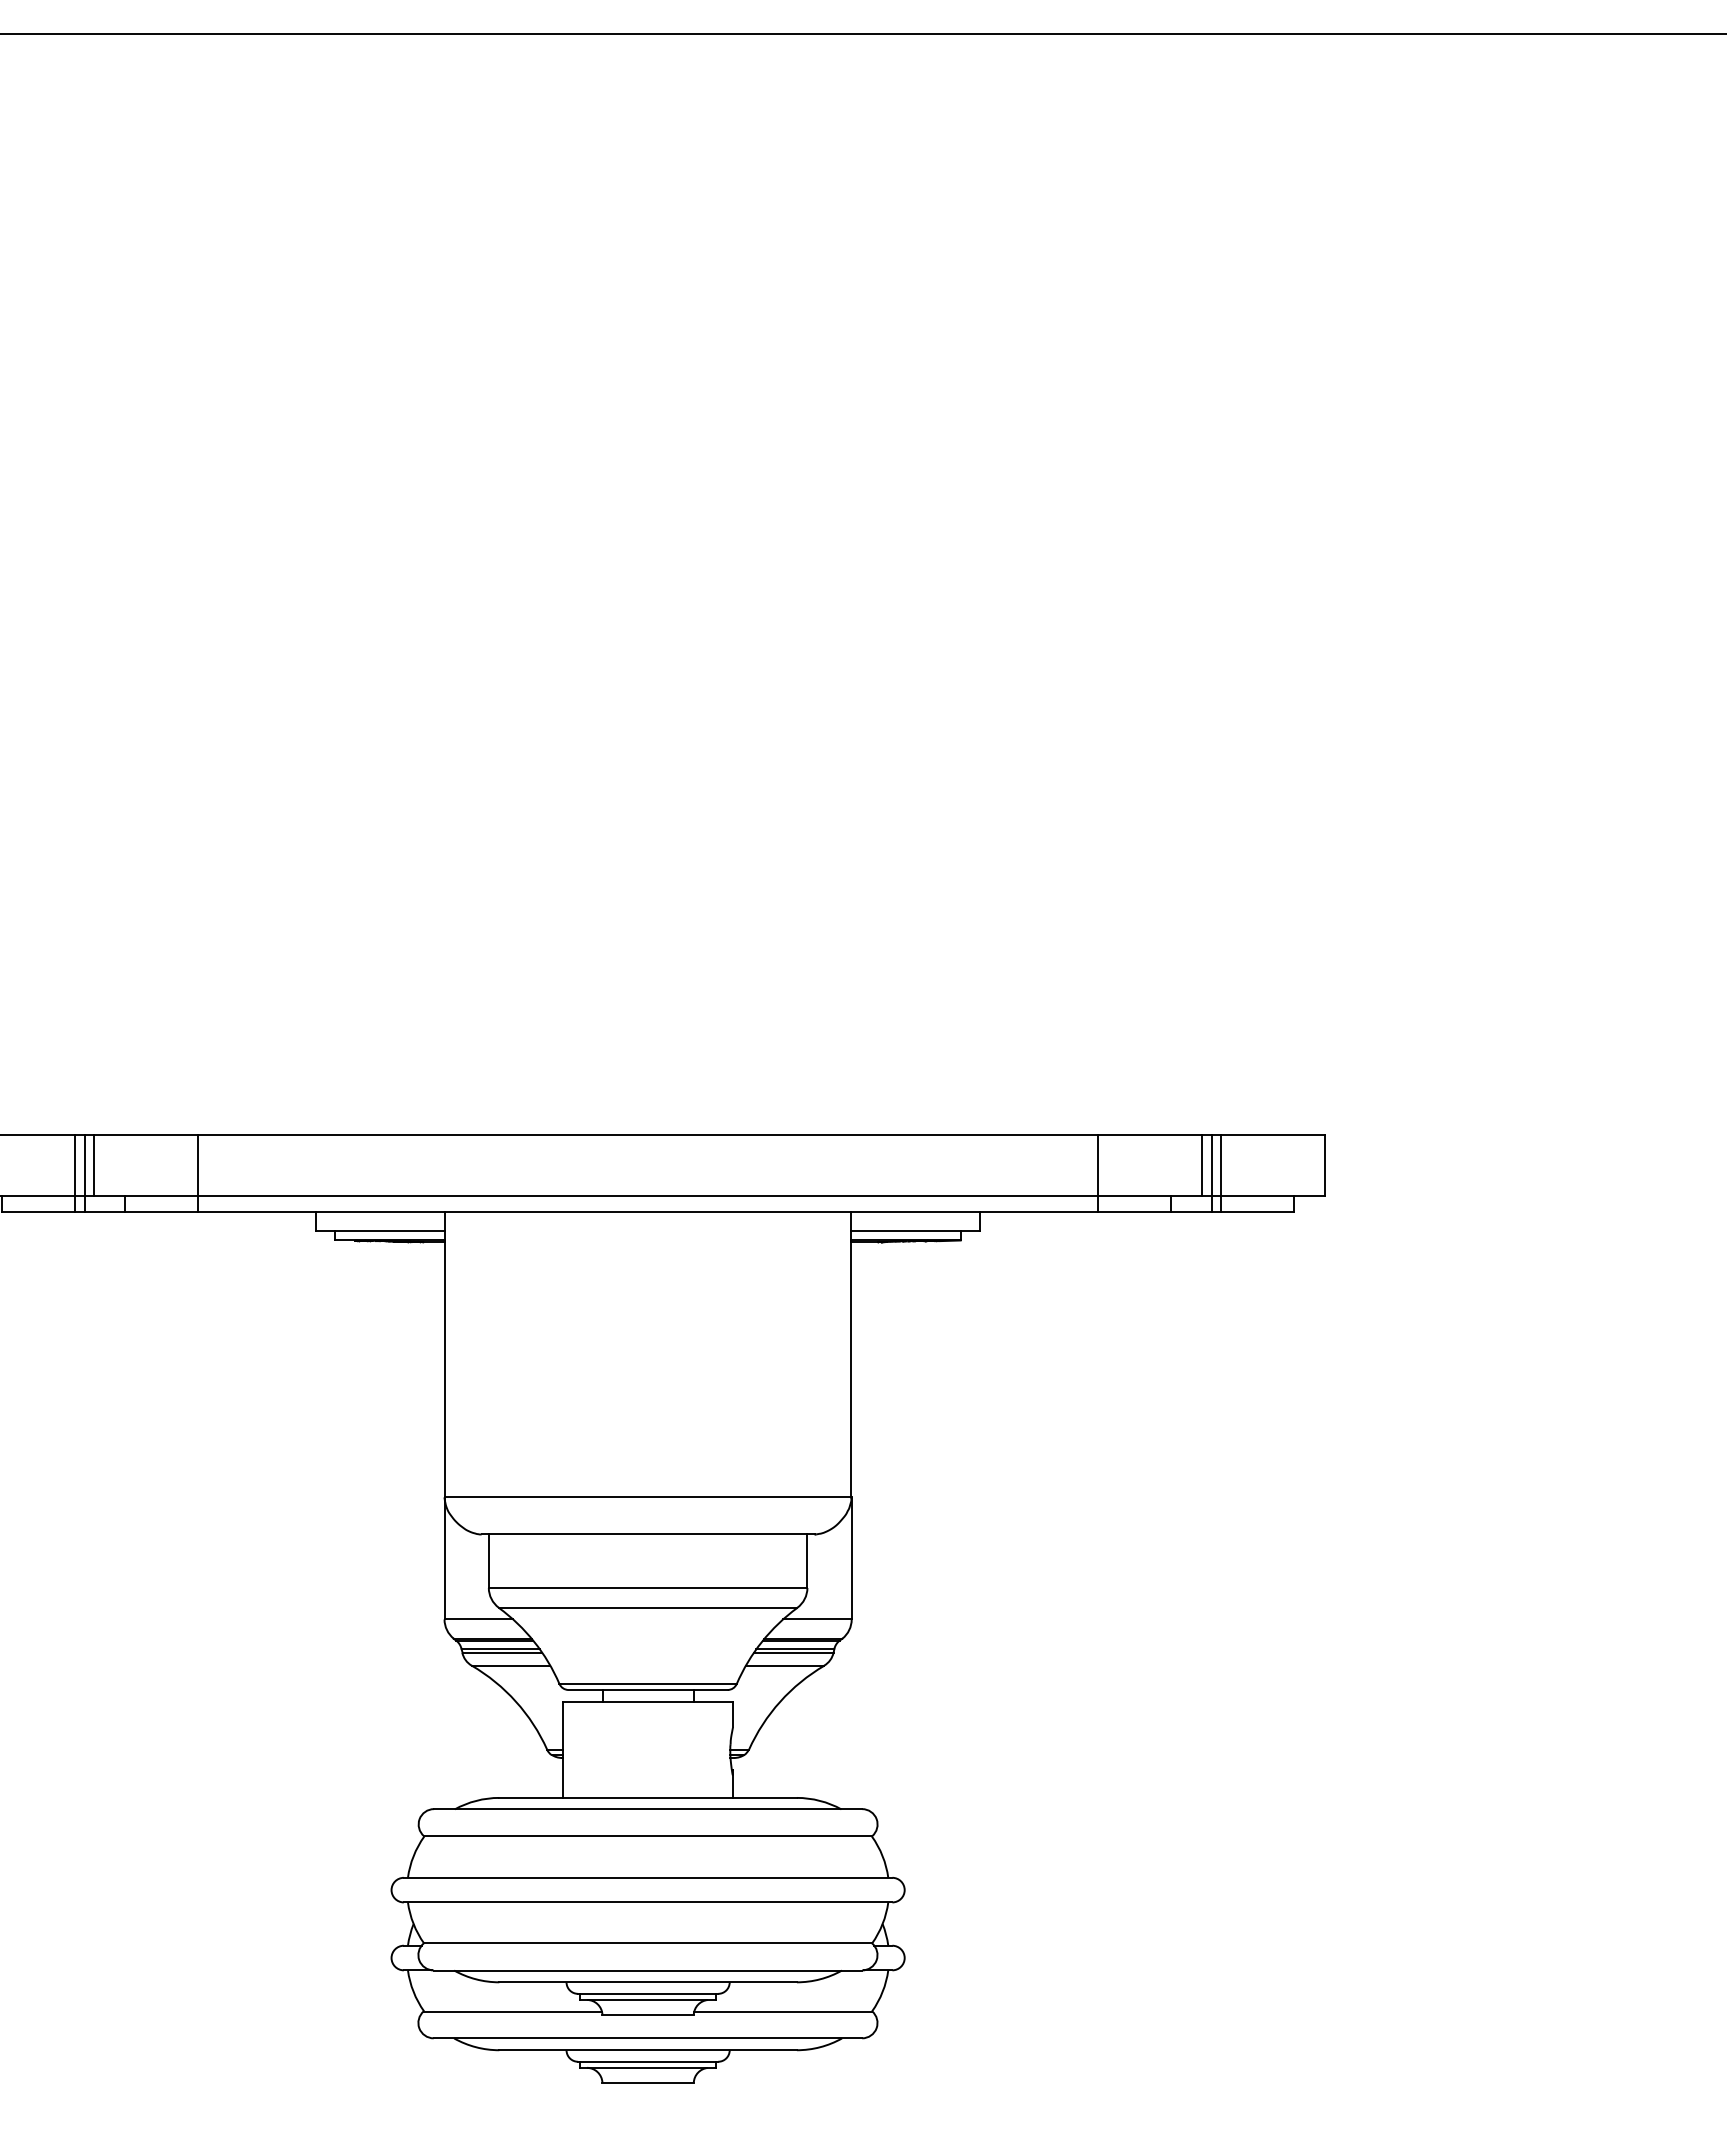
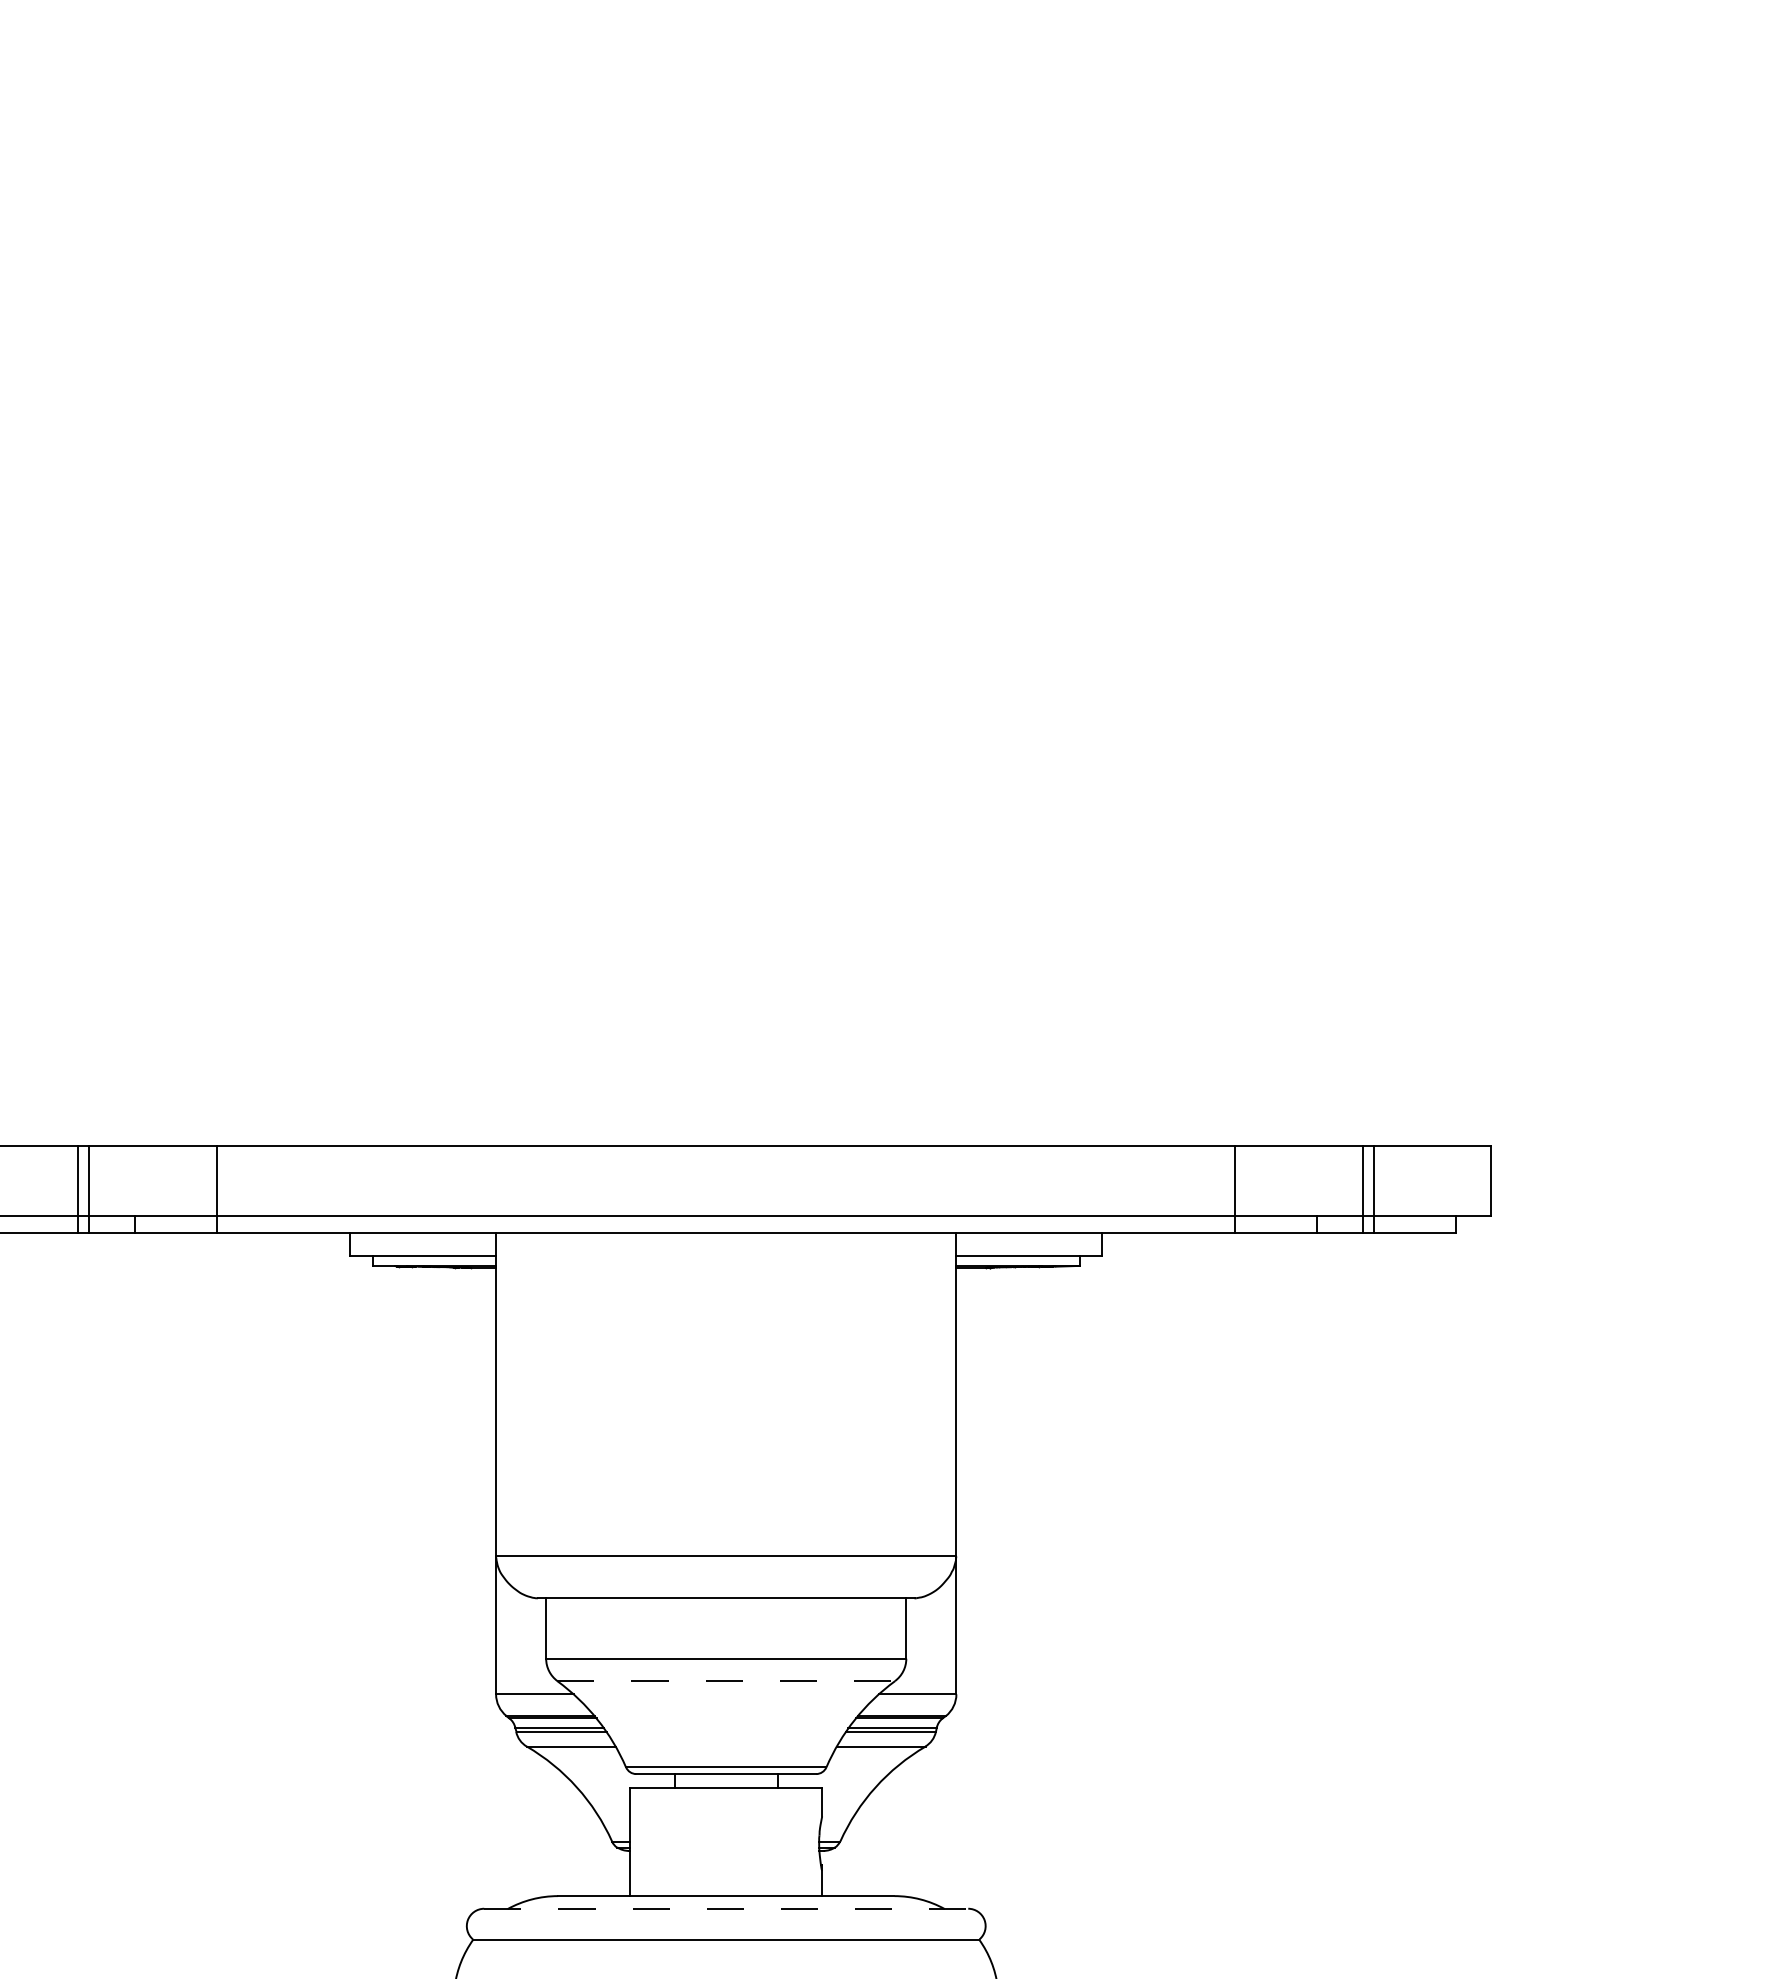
line: (94, 1165) -> (100, 1181), removed
line: (1201, 1165) -> (1351, 1181), removed
line: (648, 1607) -> (726, 1680), solid -> dashed
line: (648, 1809) -> (726, 1909), solid -> dashed

